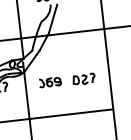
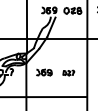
part: (83, 78) -> (68, 72), size x0.7

